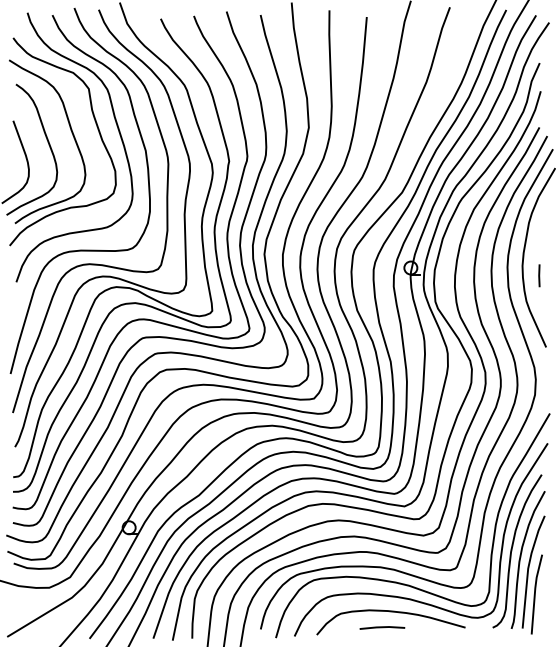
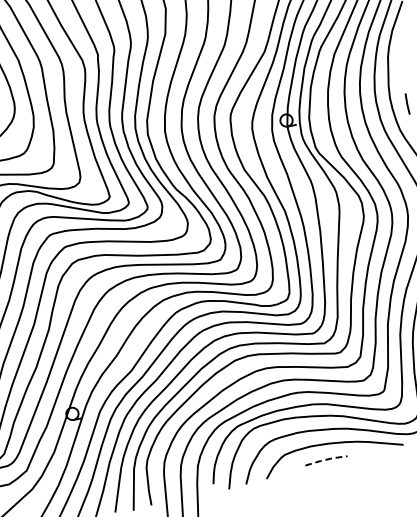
line: (383, 627) -> (327, 459), solid -> dashed

